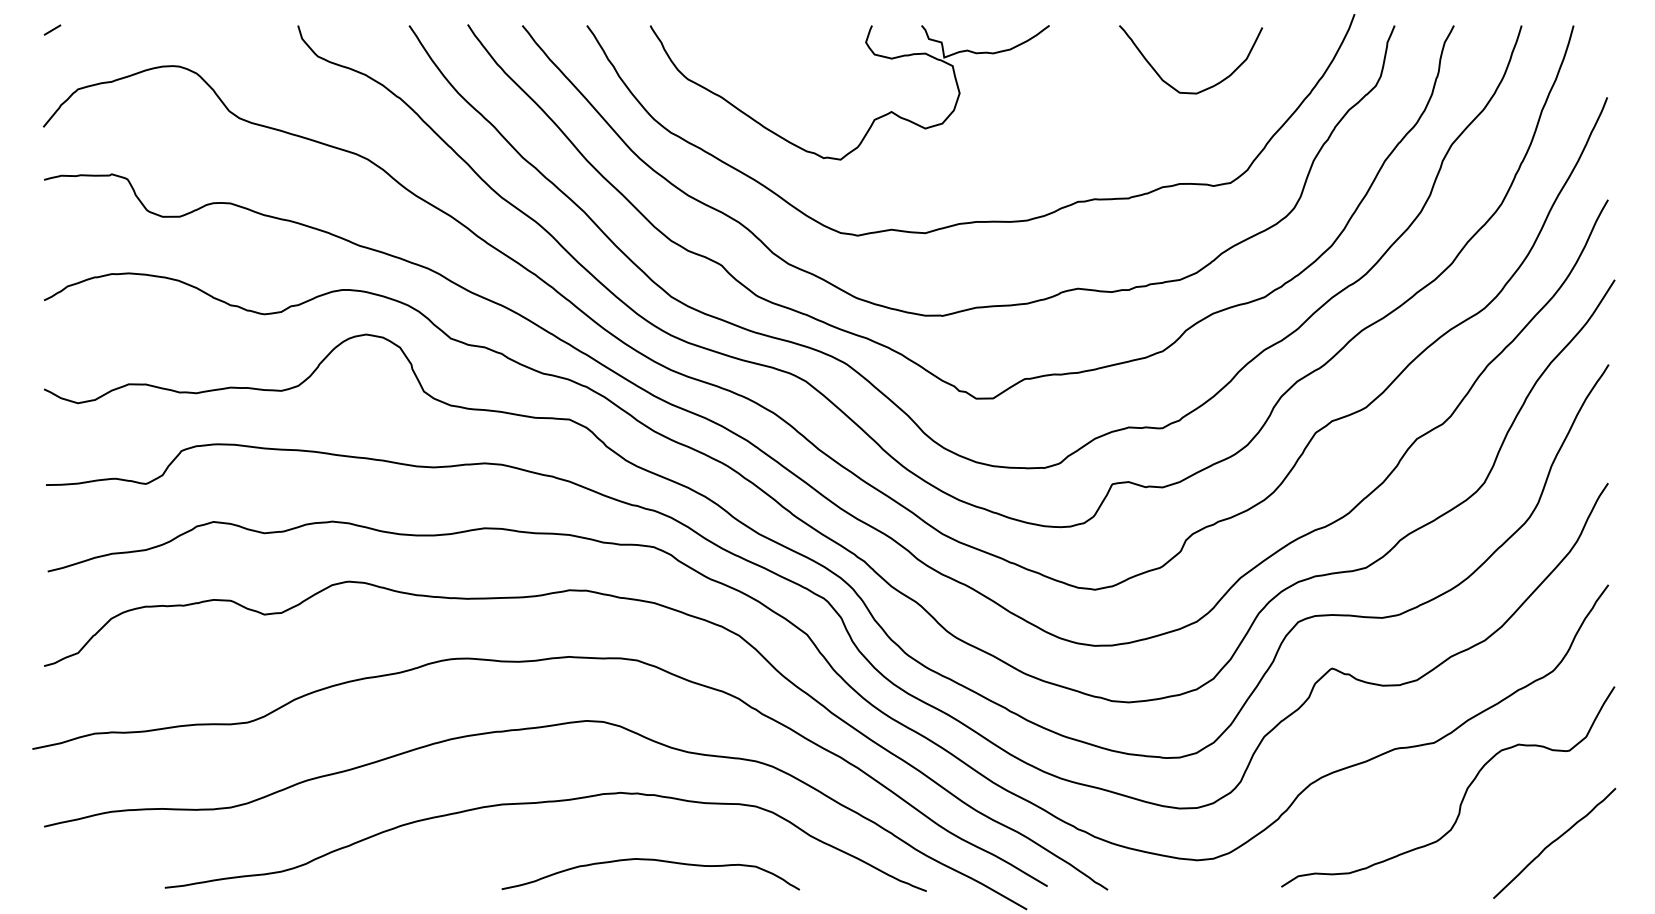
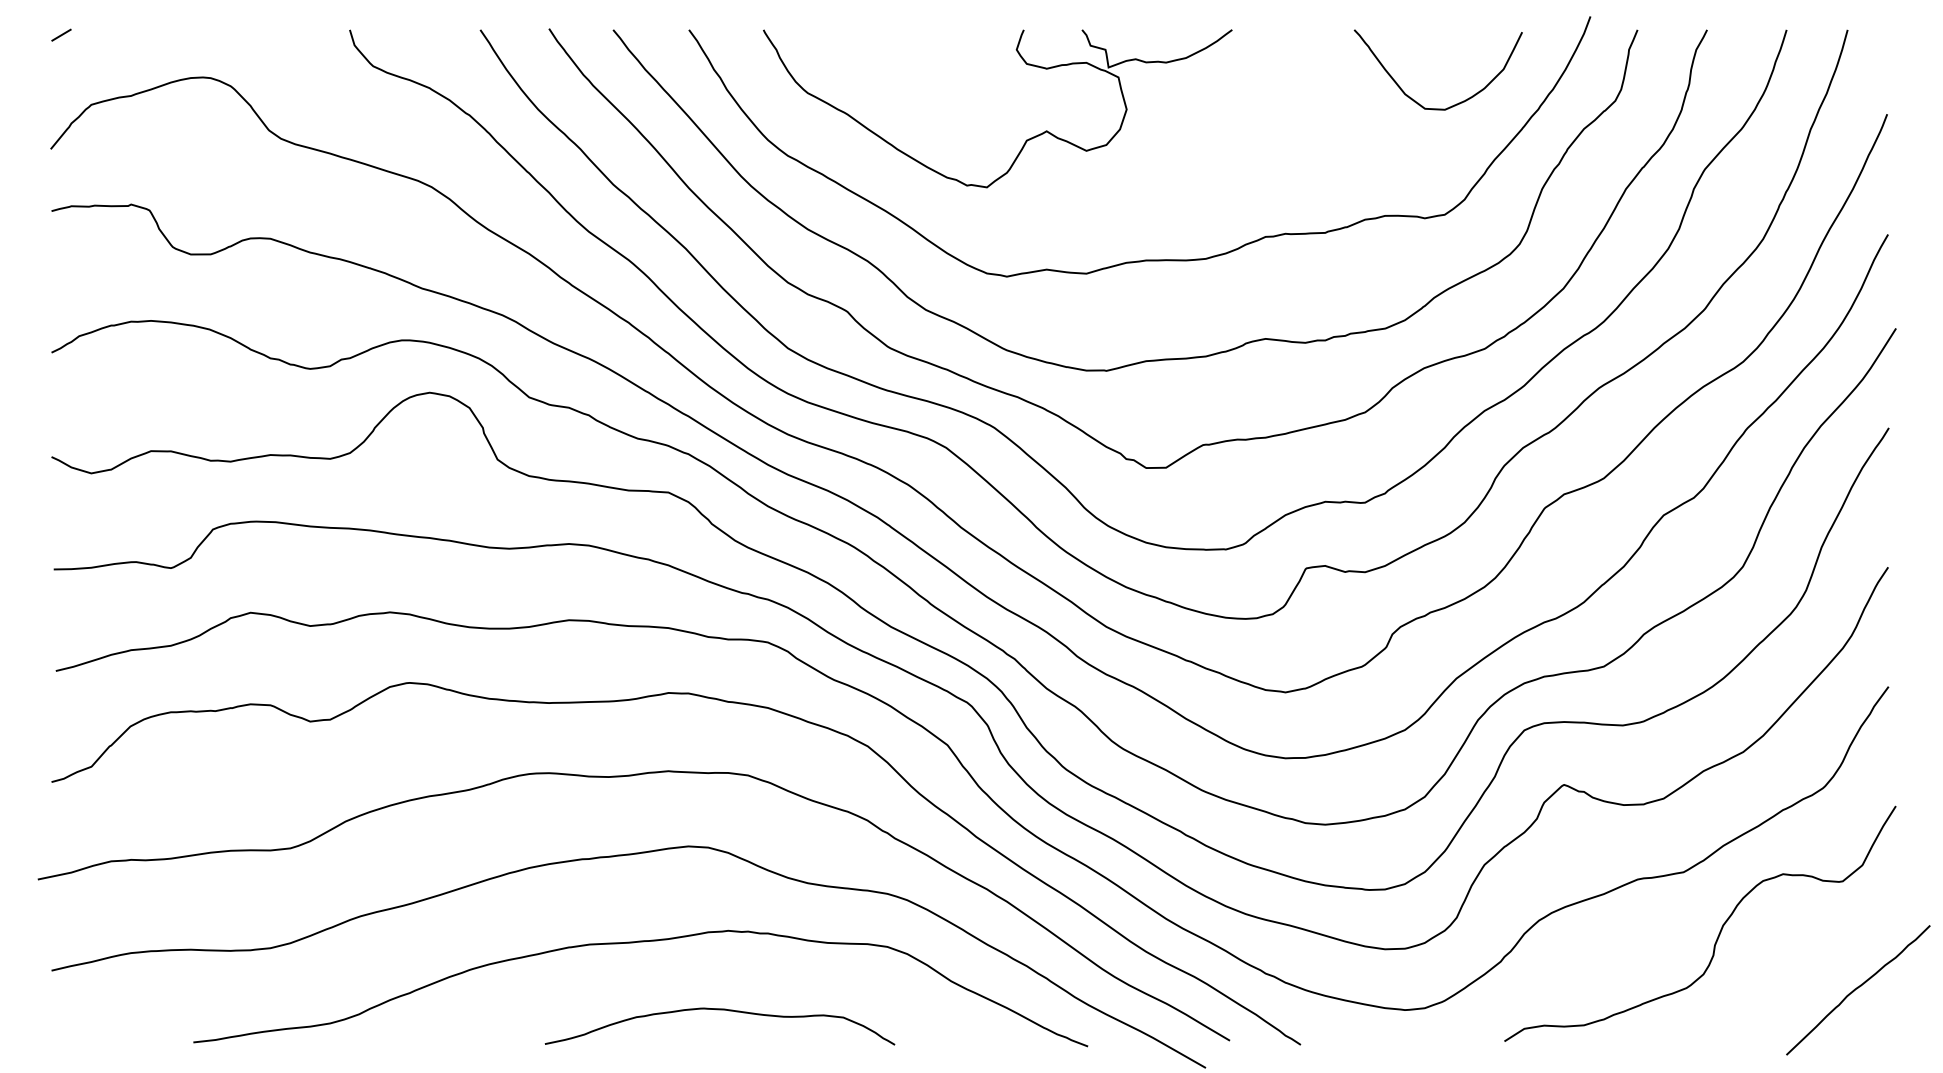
curve: (1170, 84) -> (1414, 99), moved
curve: (1553, 842) -> (1857, 989), moved
curve: (650, 860) -> (719, 1010), moved

